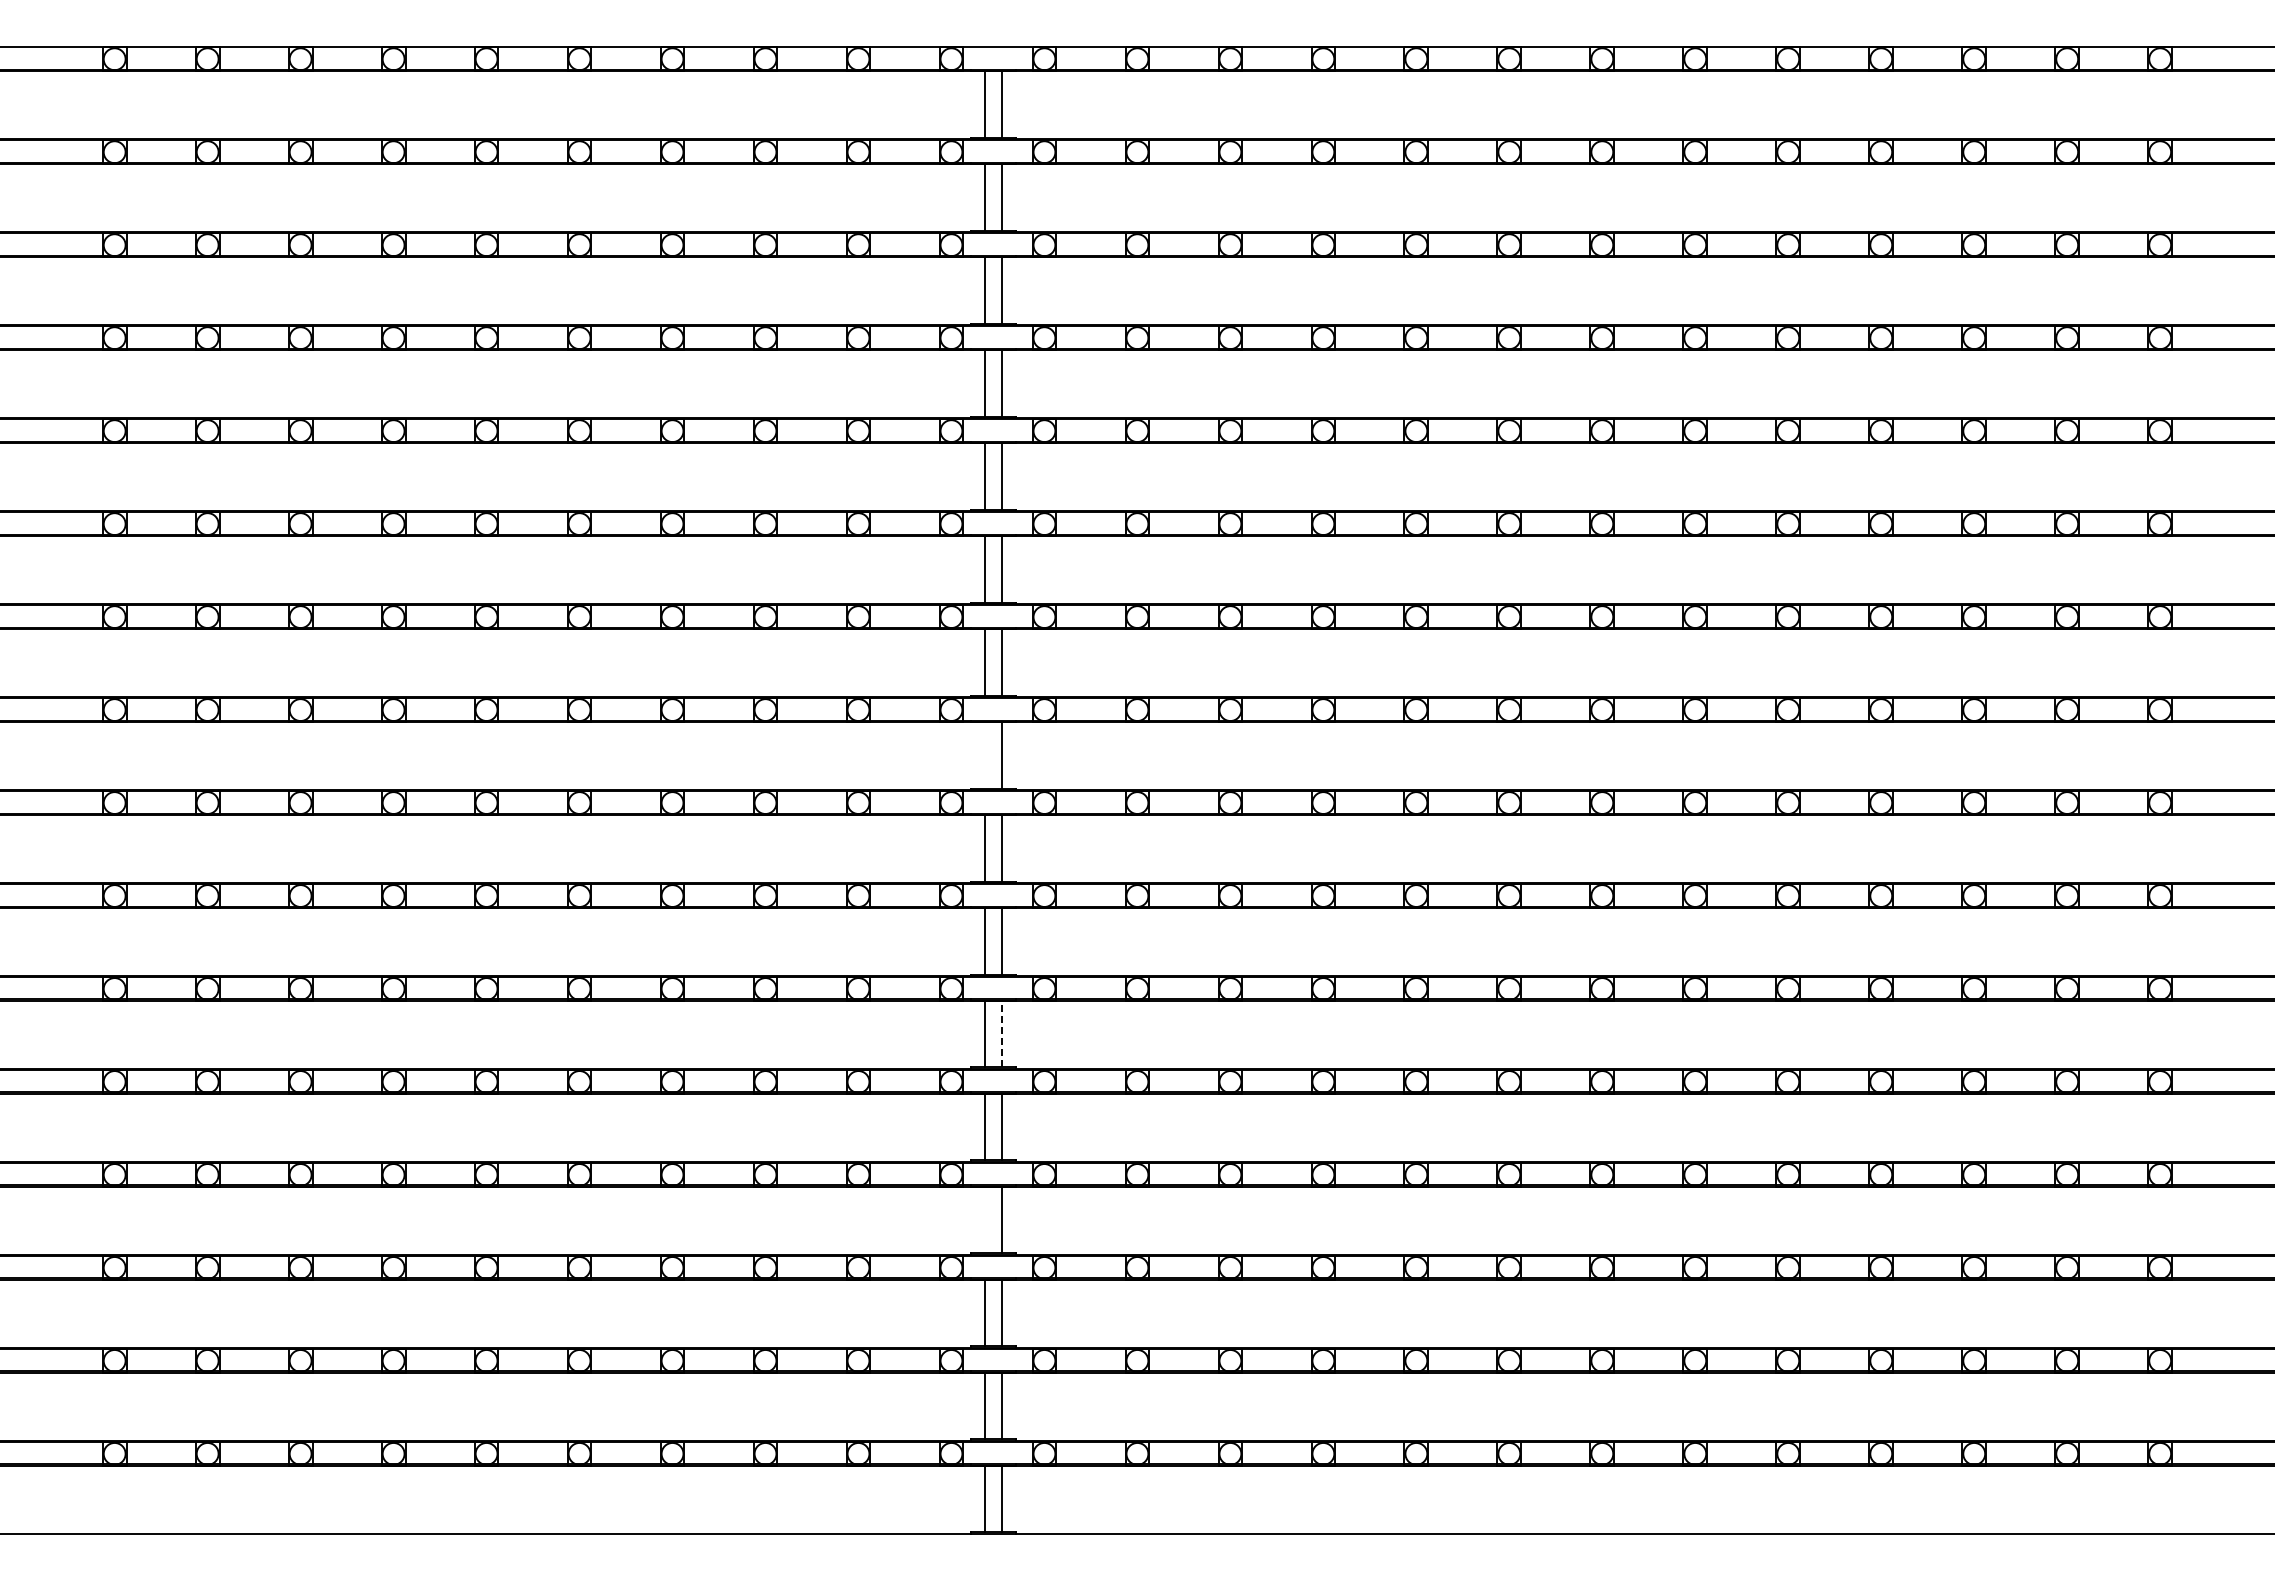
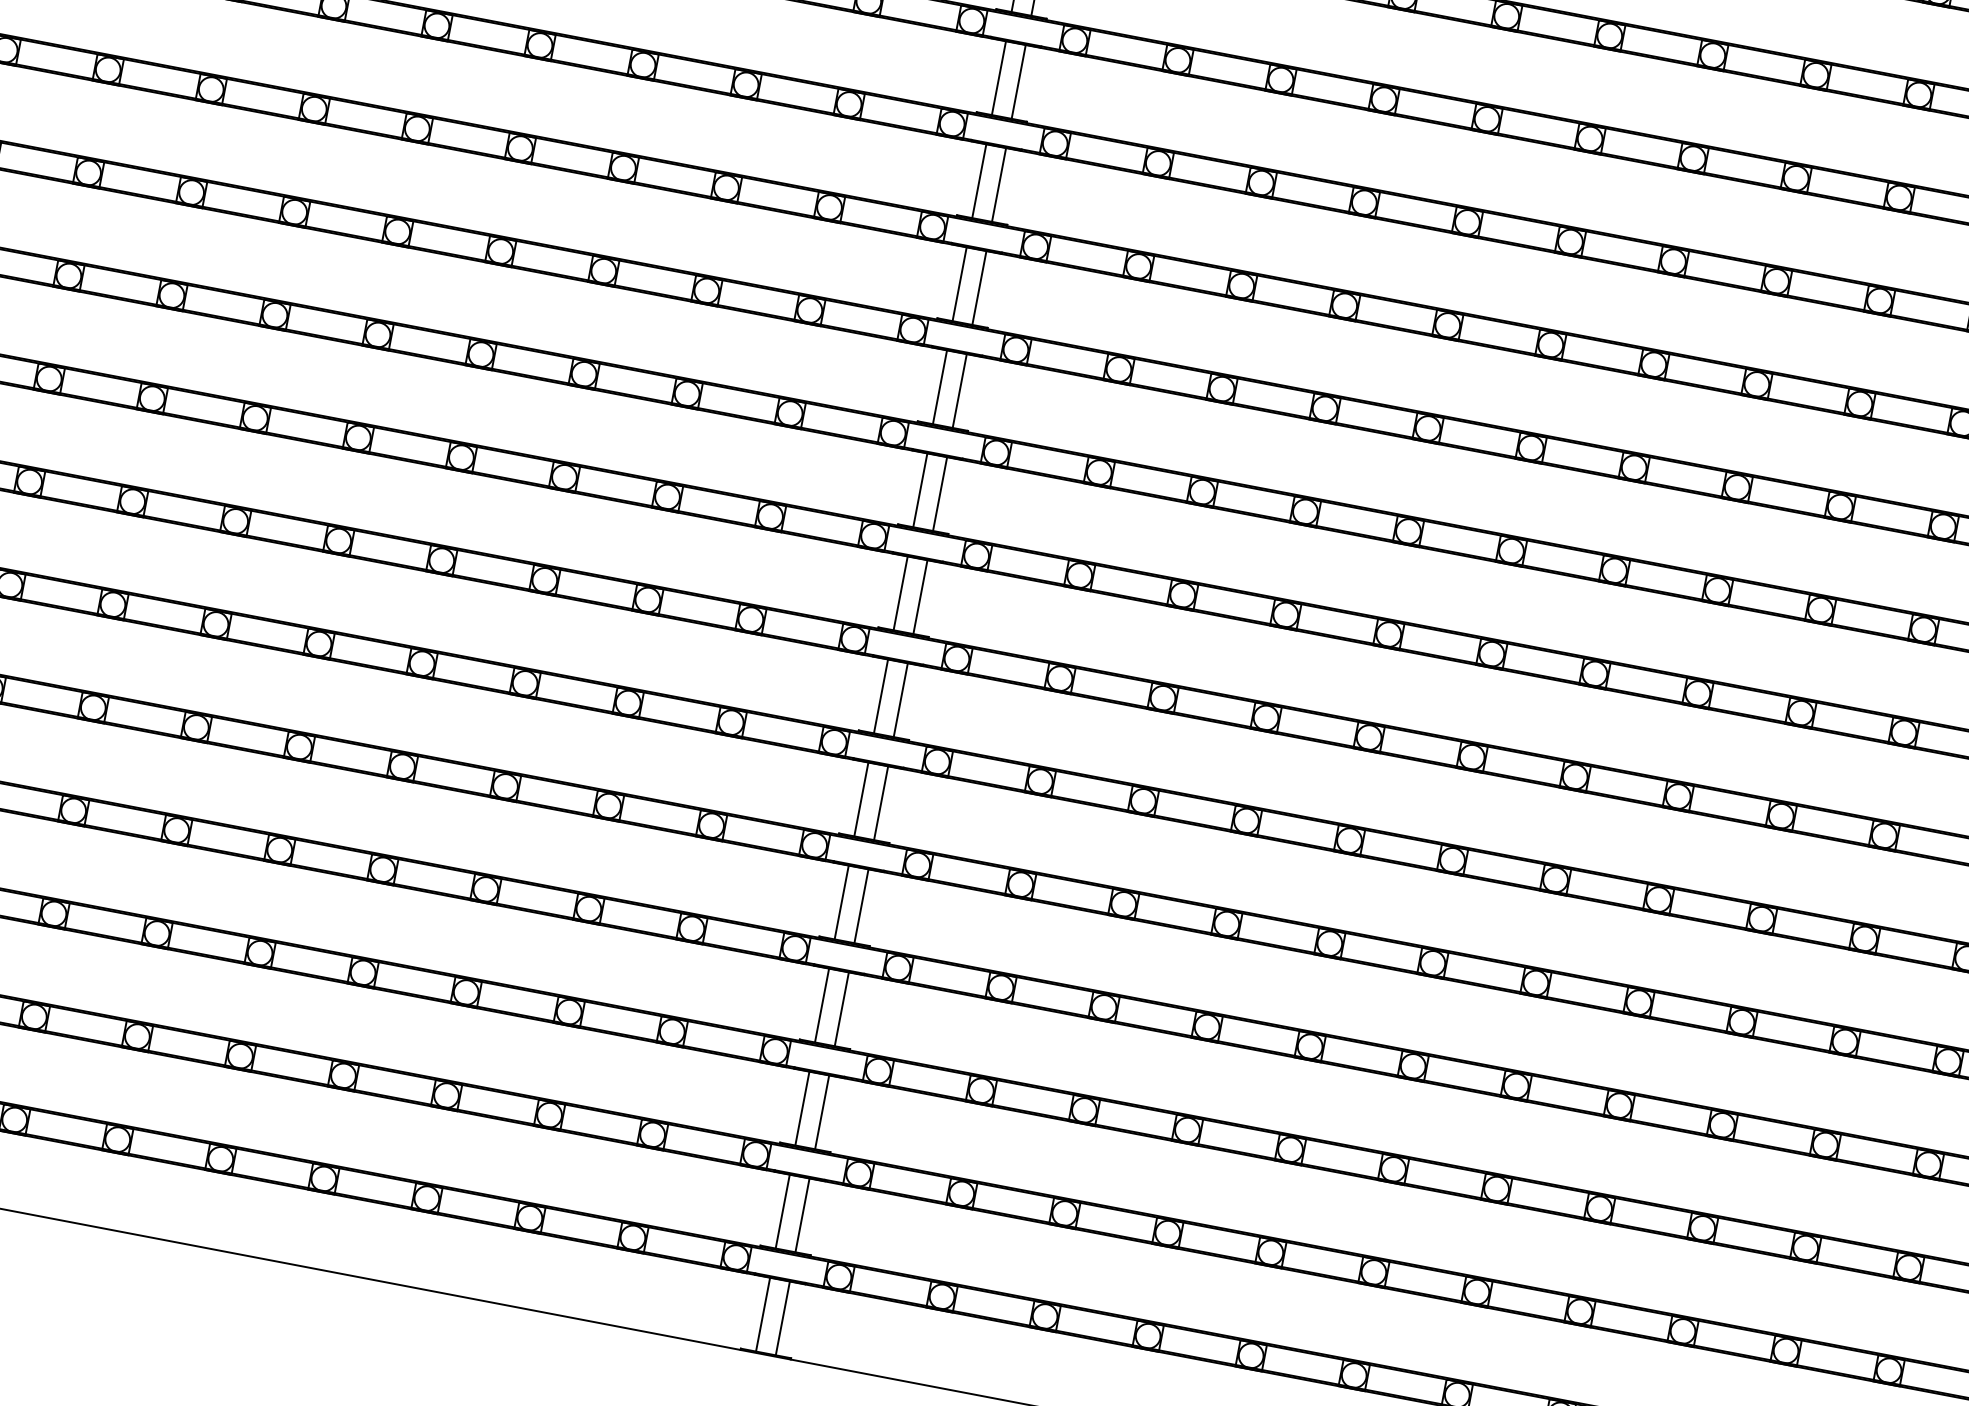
line: (984, 754) -> (920, 489), added
line: (1002, 1033) -> (881, 802), dashed -> solid
line: (984, 1219) -> (822, 1004), added

